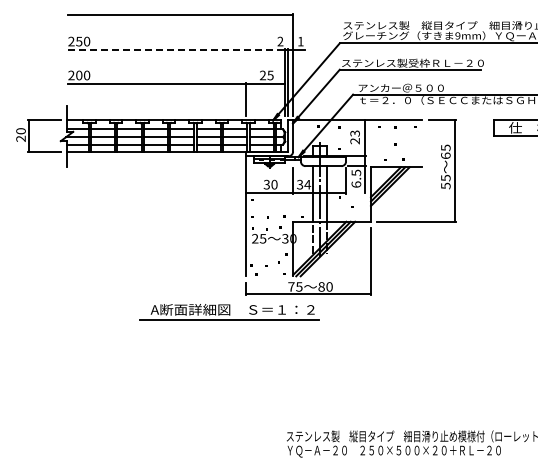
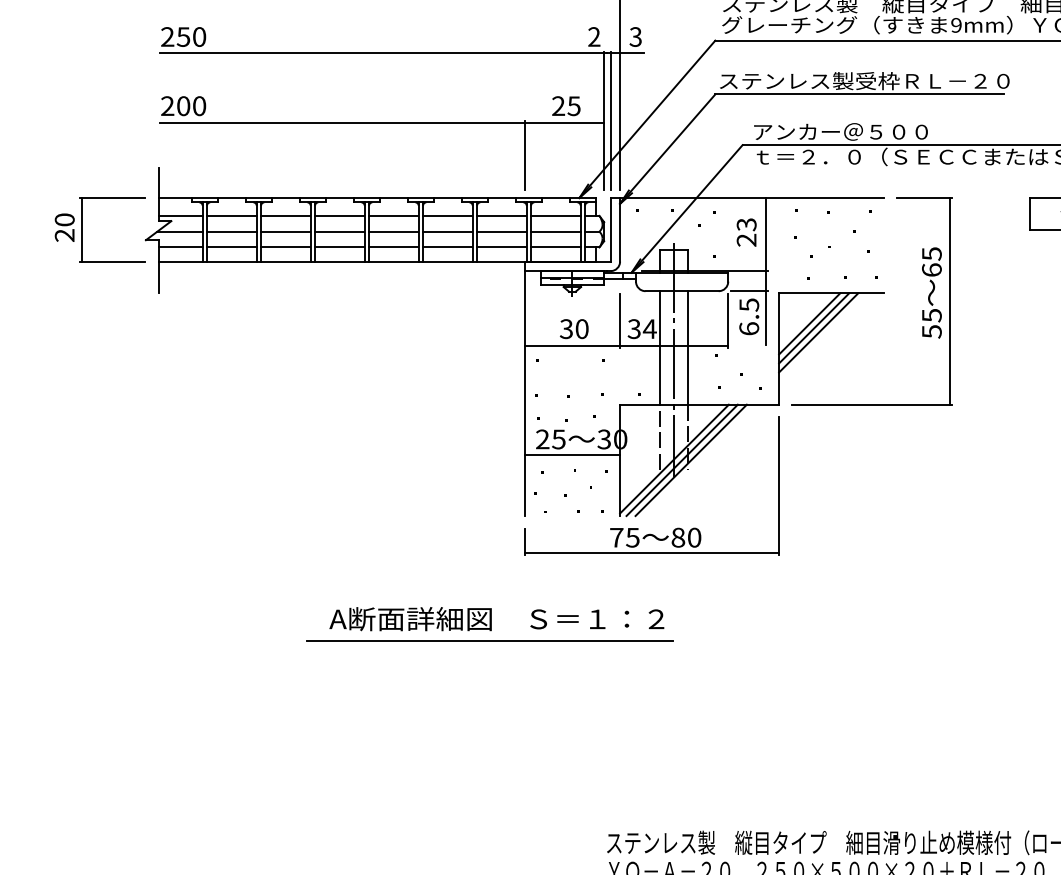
text: (300, 41) -> (635, 36), 1 -> 3
line: (176, 49) -> (382, 53), dashed -> solid
line: (269, 246) -> (571, 455), added
part: (229, 312) -> (490, 624), moved

